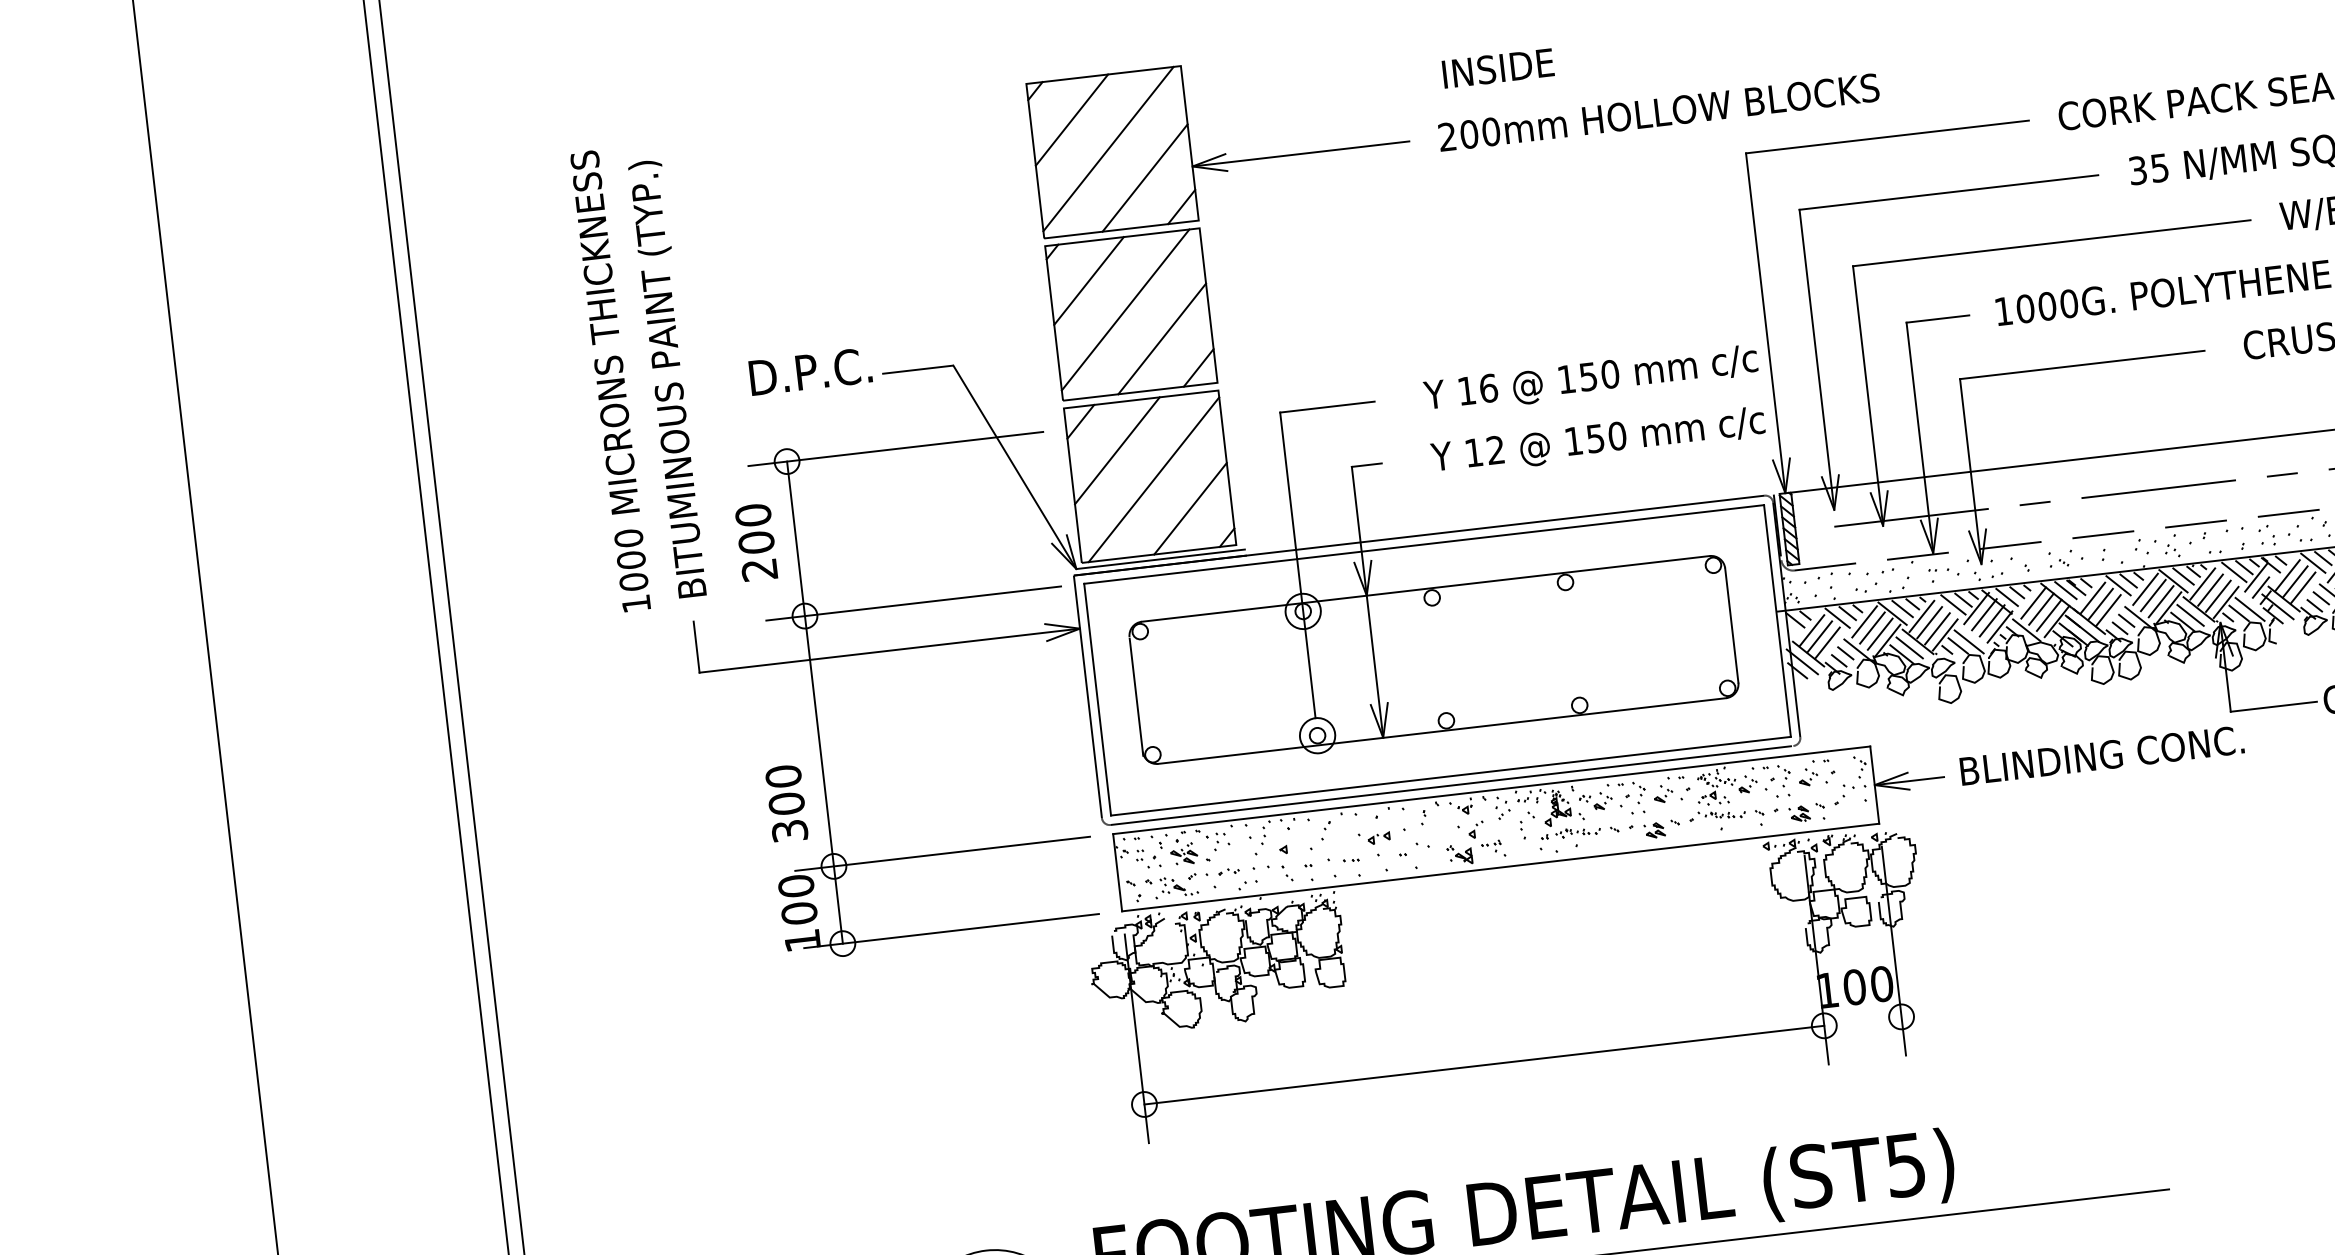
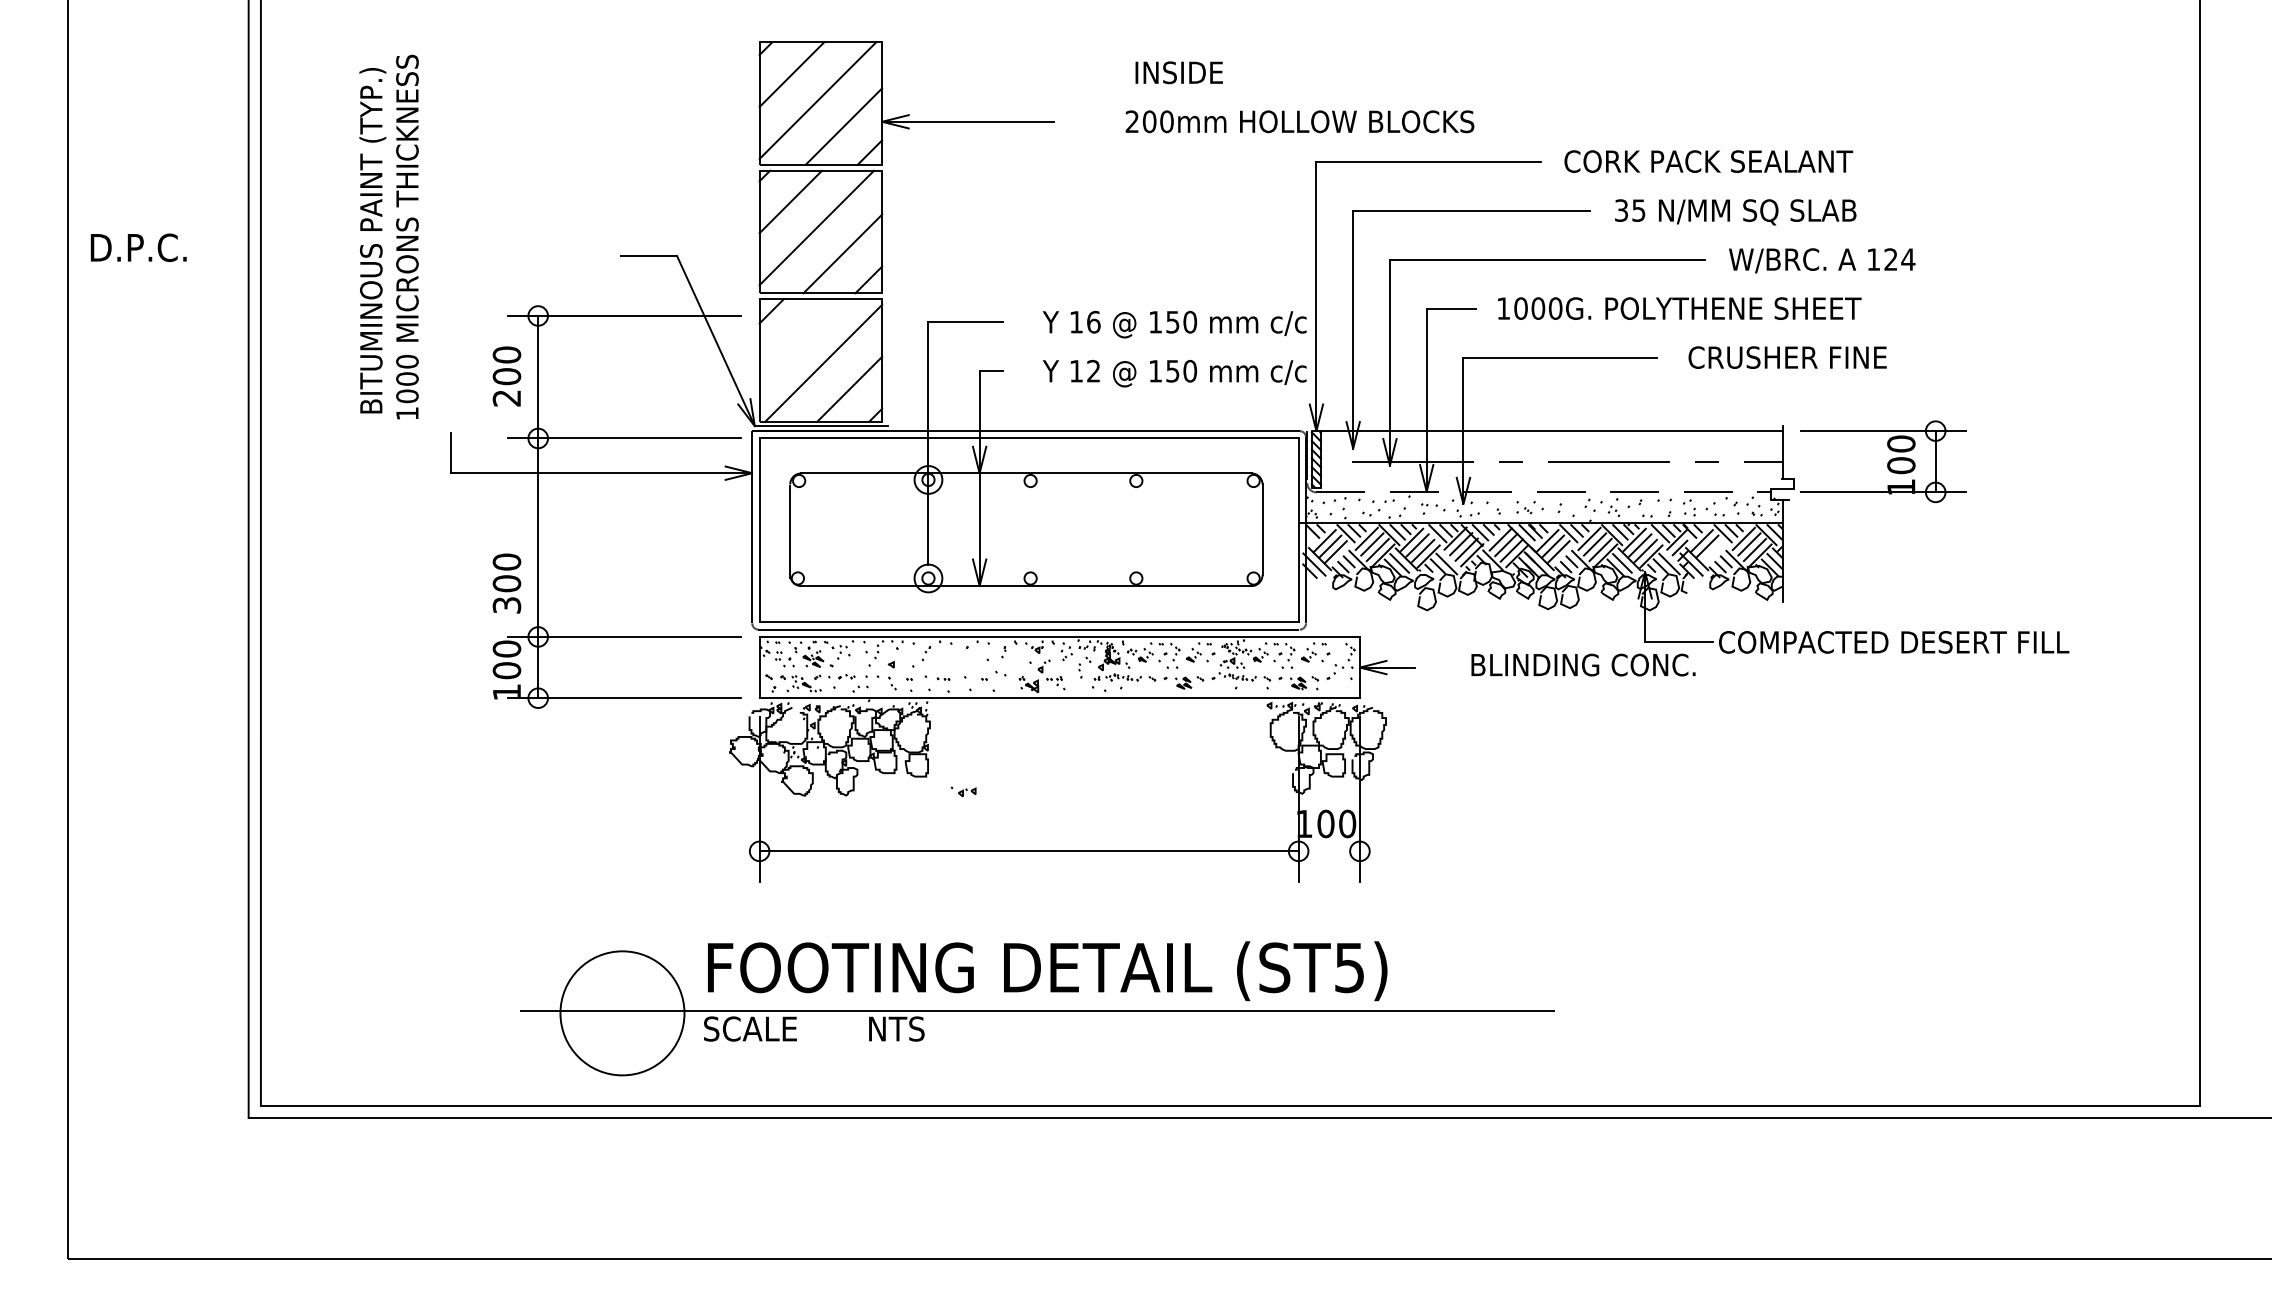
text: (1497, 68) -> (1178, 72), moved
text: (1658, 112) -> (1299, 121), moved
text: (810, 371) -> (138, 247), moved
text: (669, 378) -> (372, 240), moved
line: (1117, 450) -> (797, 337), removed
line: (2302, 588) -> (1712, 552), removed
text: (2102, 754) -> (1583, 664), moved
part: (1374, 837) -> (963, 791), moved

